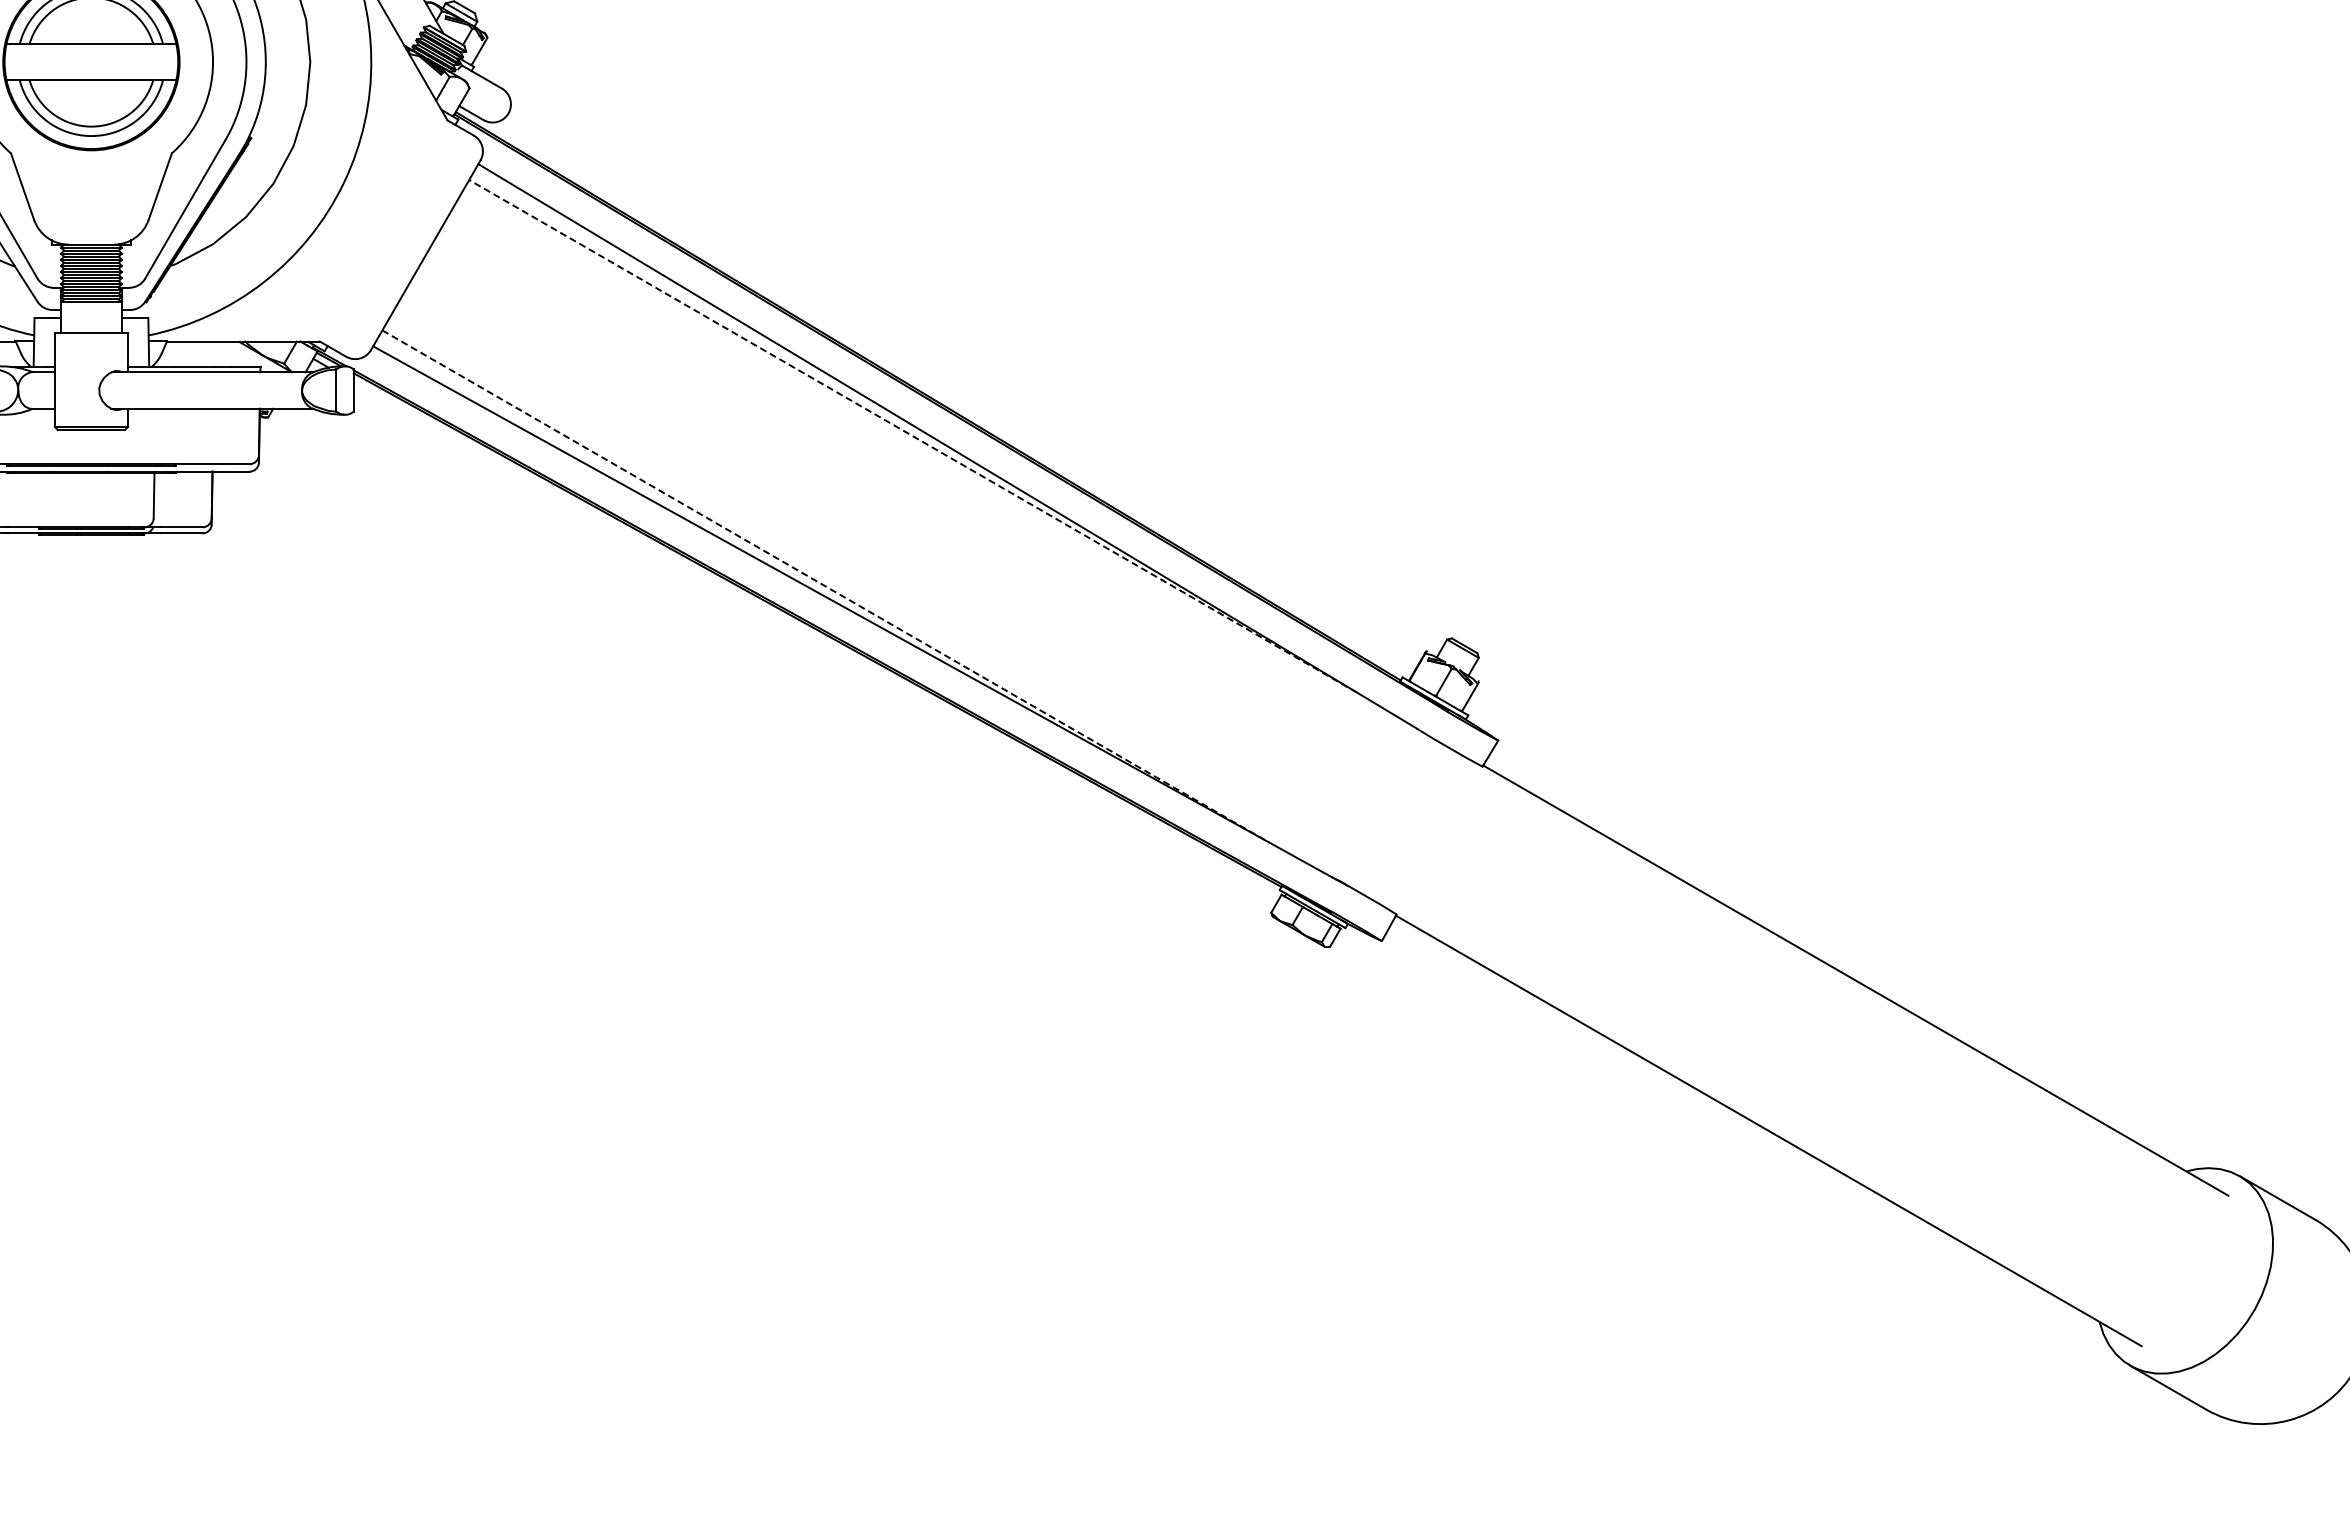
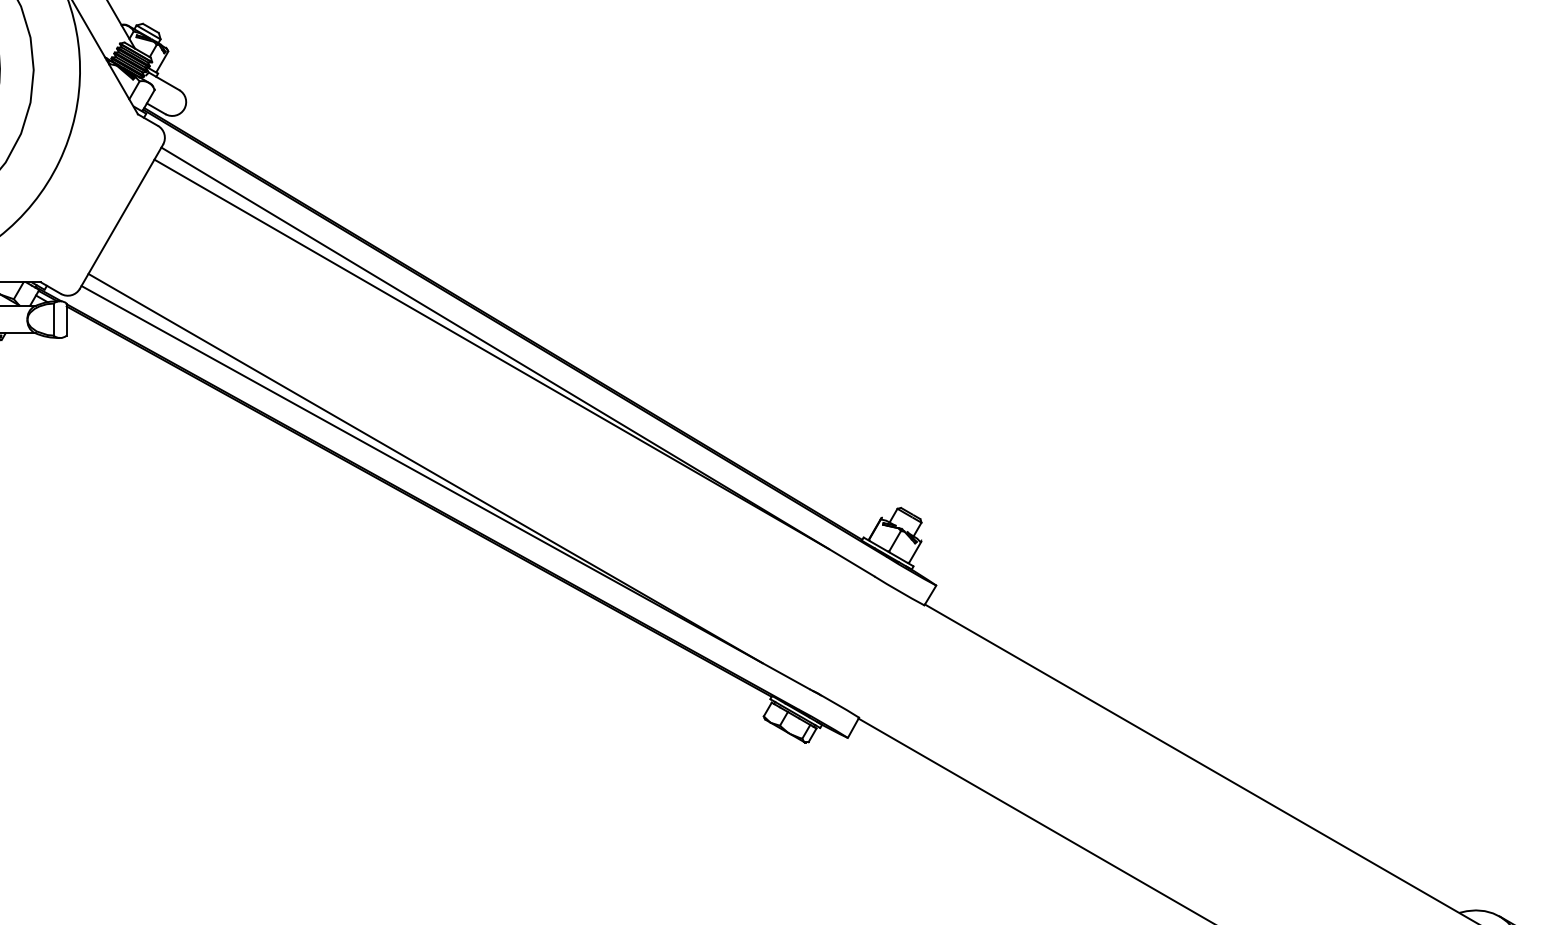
line: (913, 436) -> (492, 354), dashed -> solid
line: (826, 586) -> (425, 468), dashed -> solid

